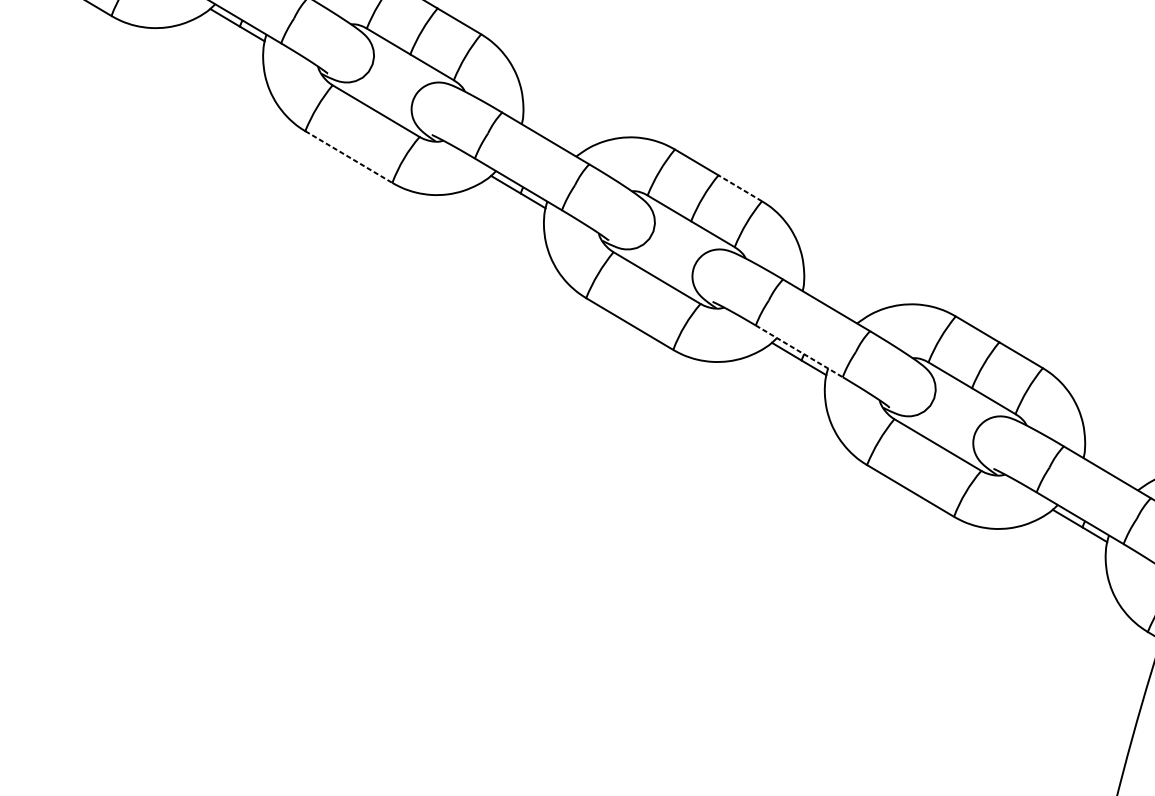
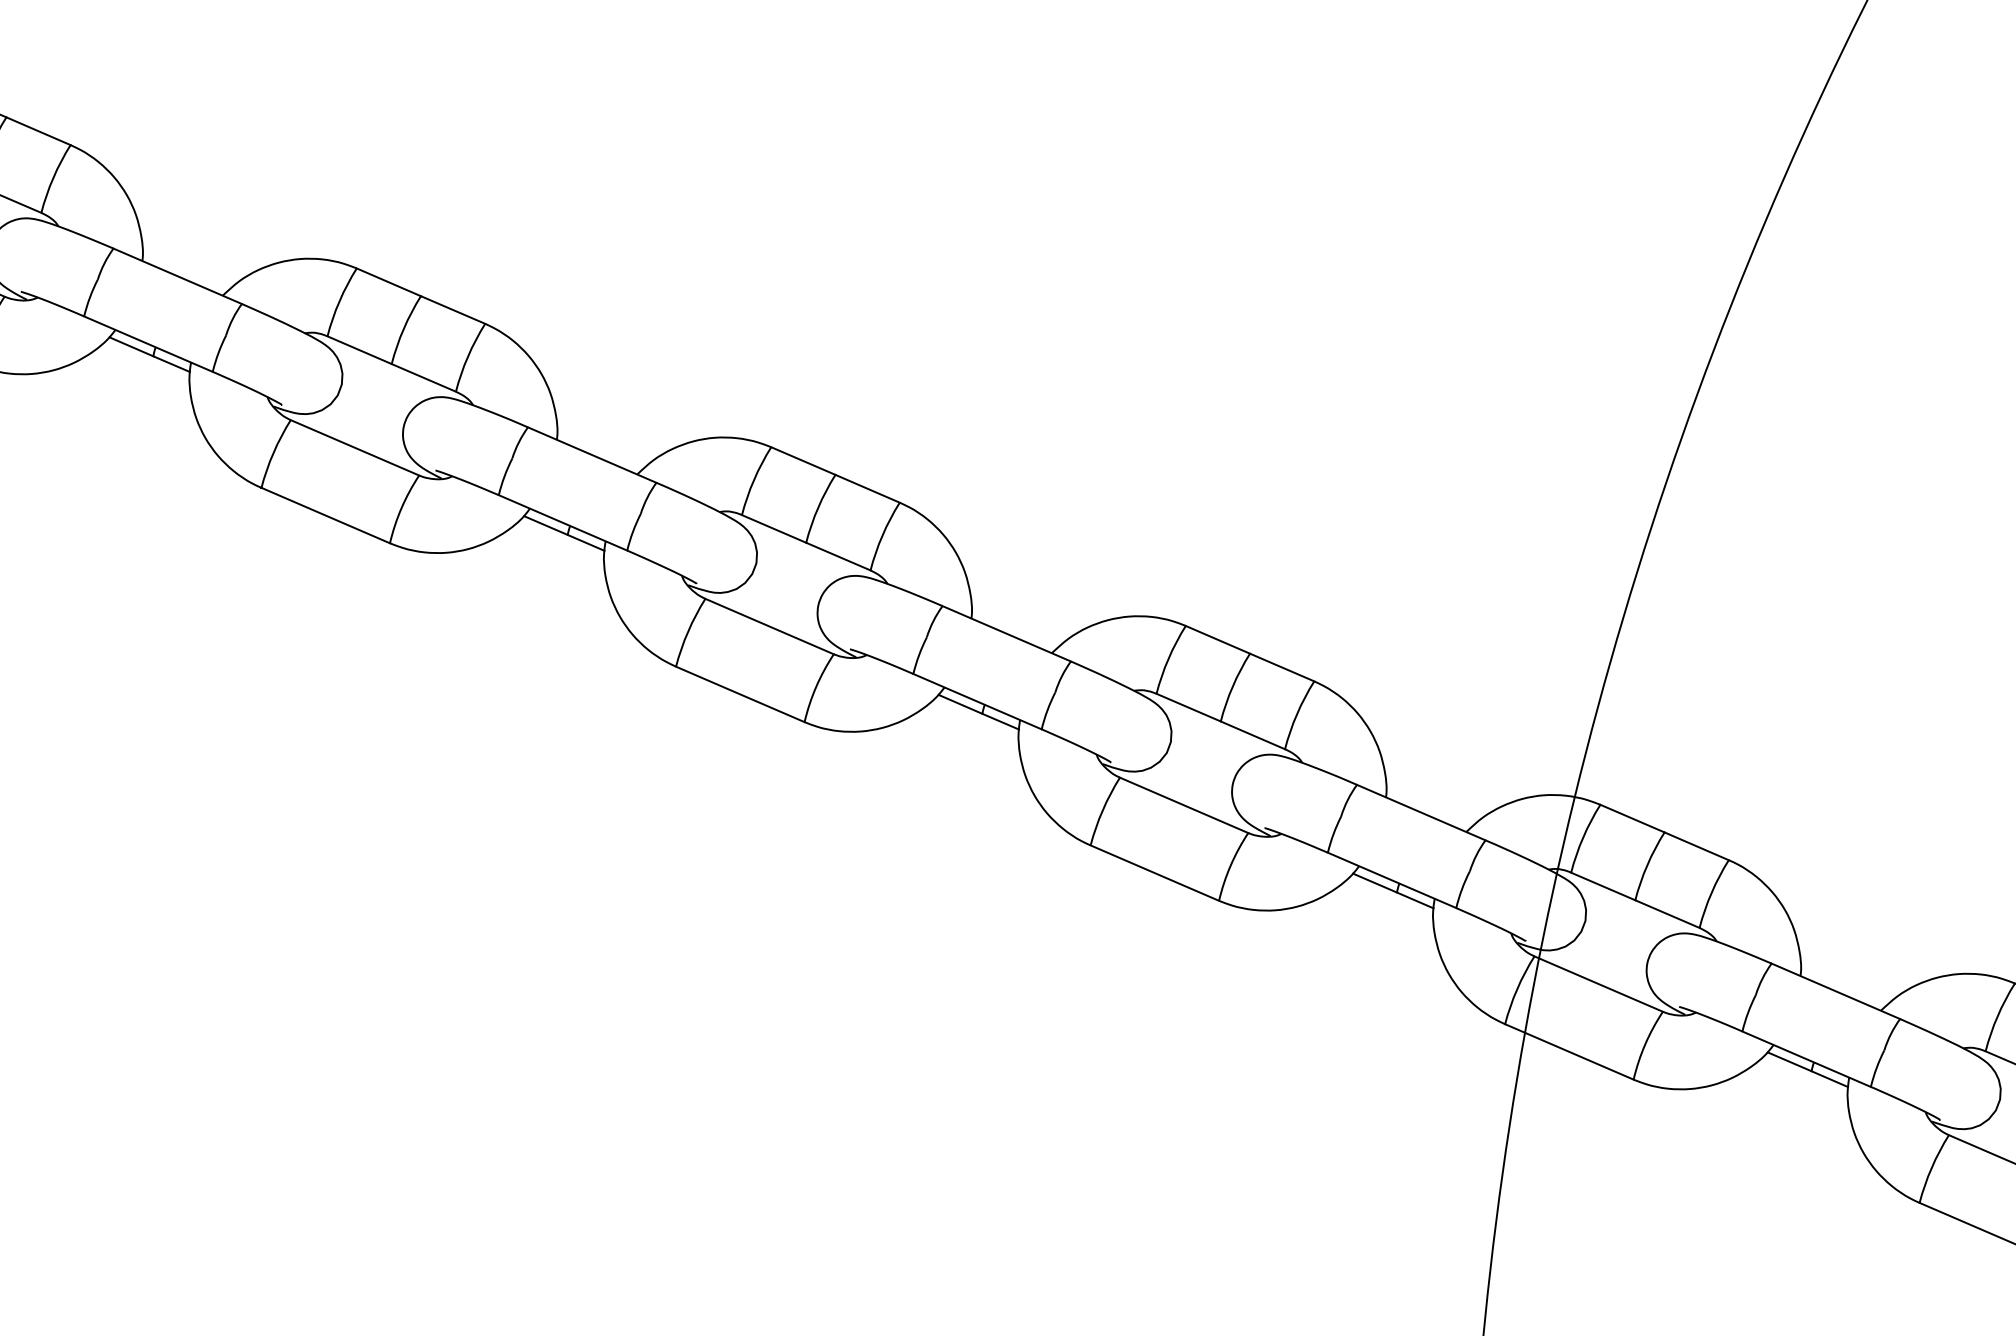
line: (348, 156) -> (325, 515), dashed -> solid
line: (740, 188) -> (867, 488), dashed -> solid
line: (799, 351) -> (977, 701), dashed -> solid

